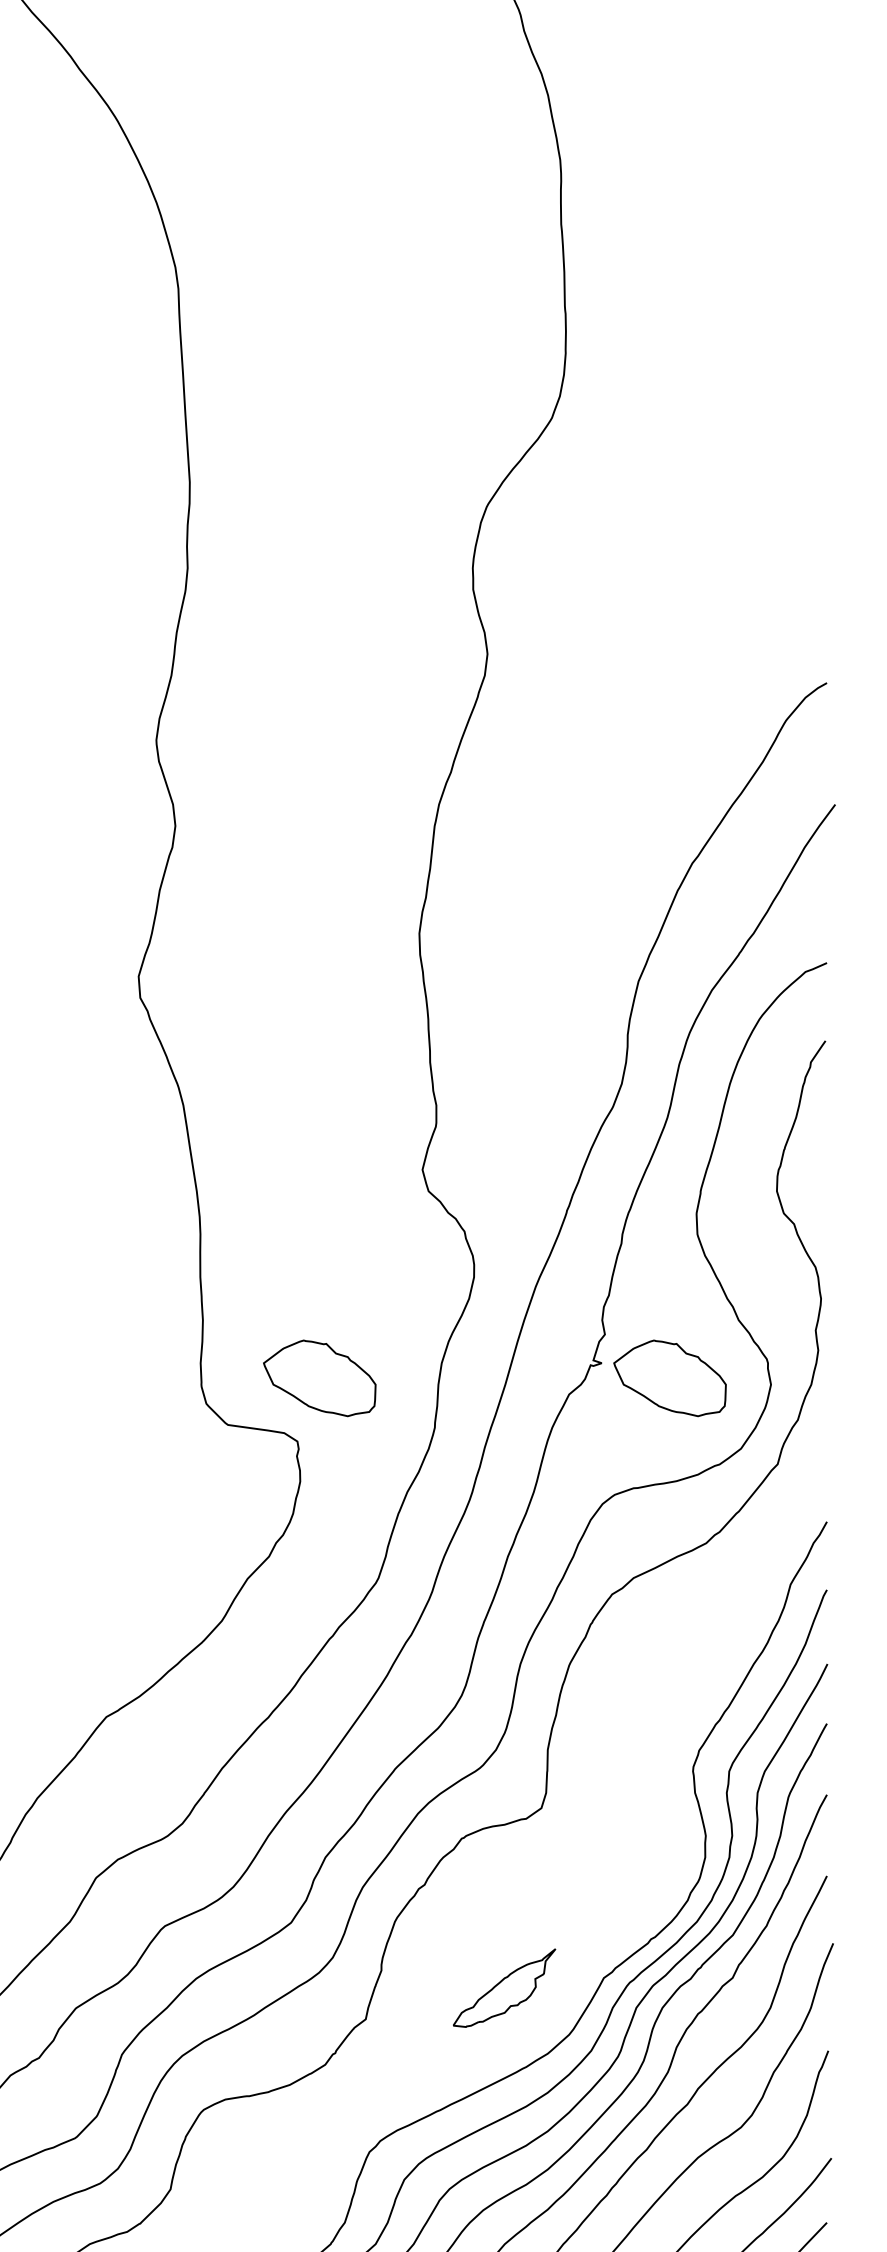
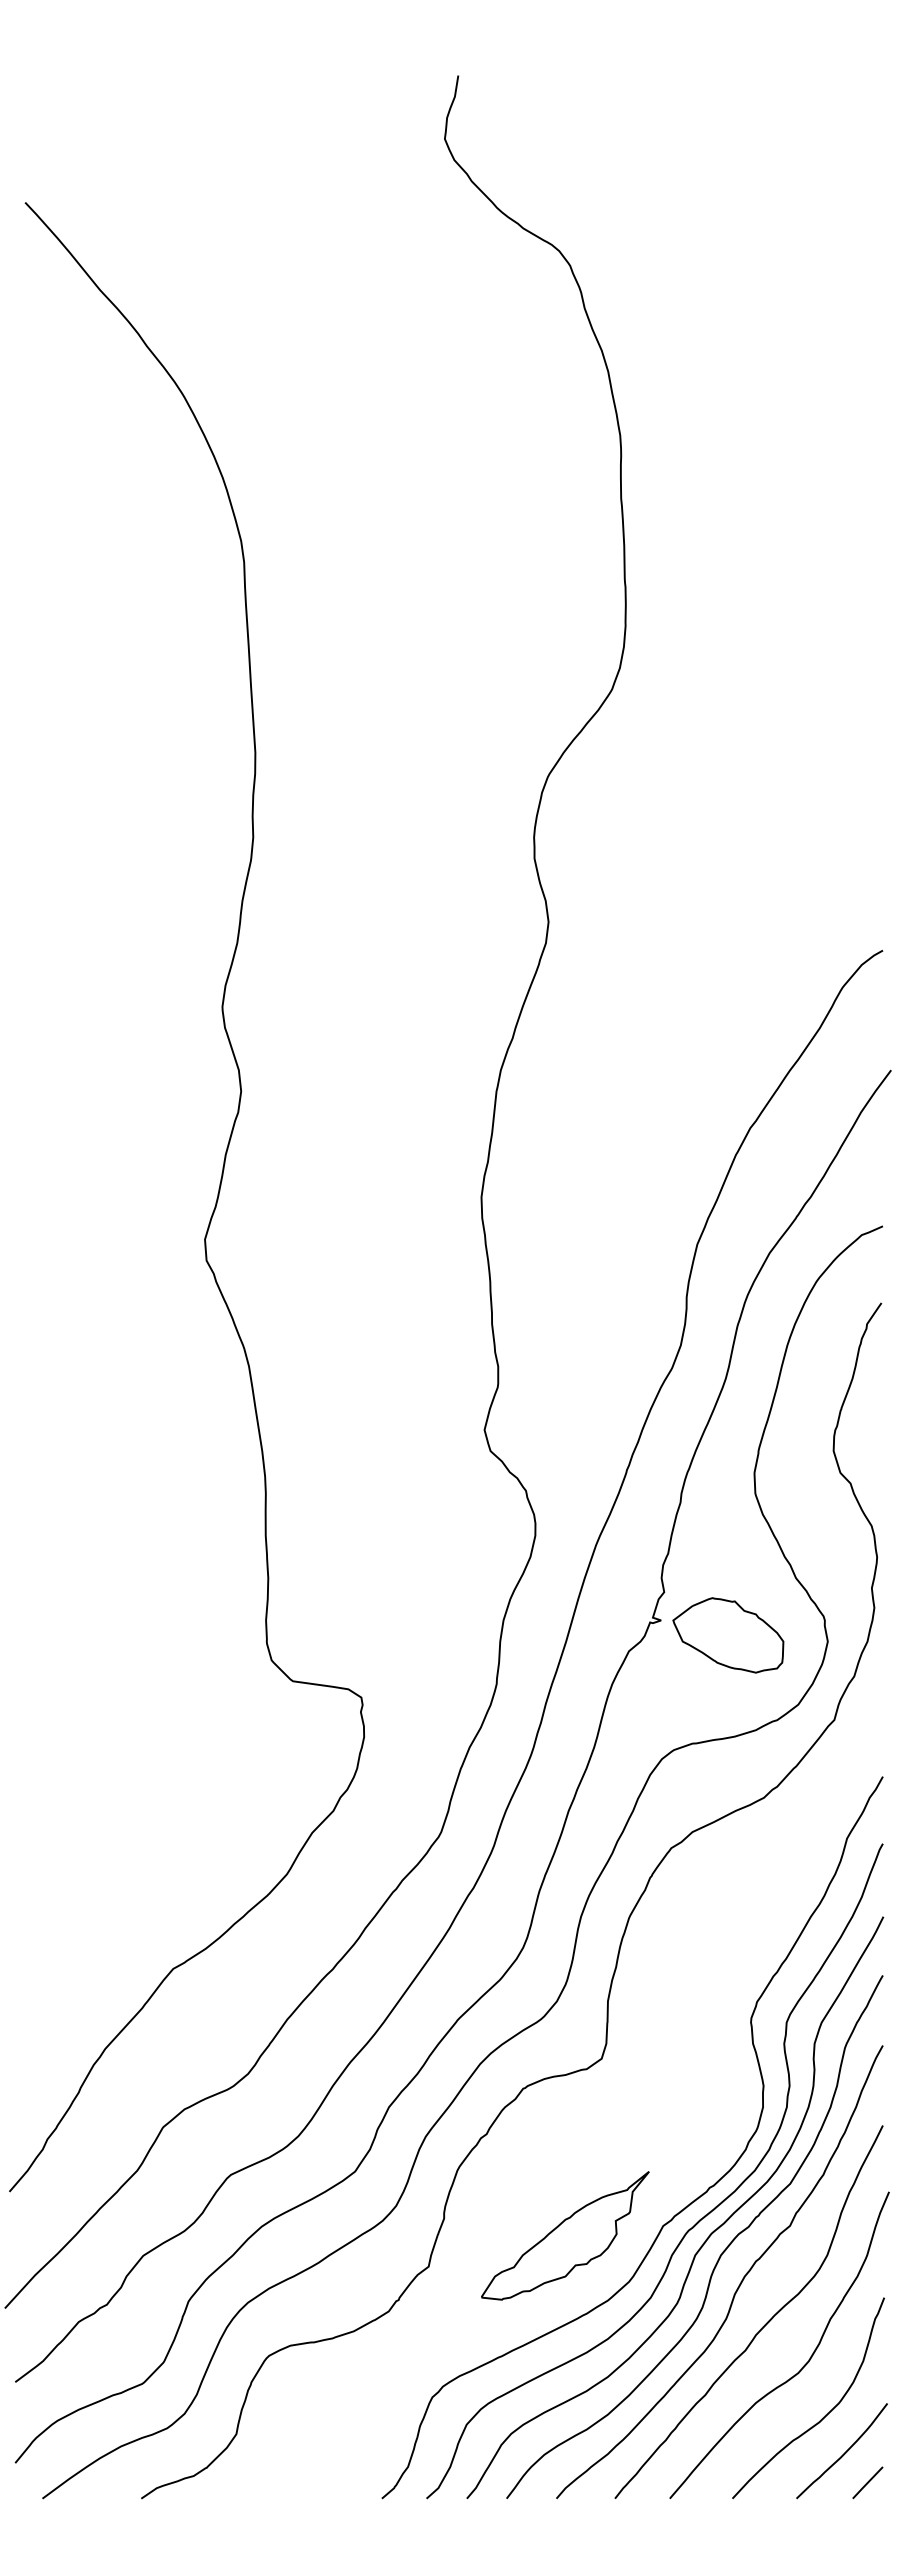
part: (319, 1378) -> (383, 1635), removed
part: (504, 1987) -> (565, 2235), size x1.67

